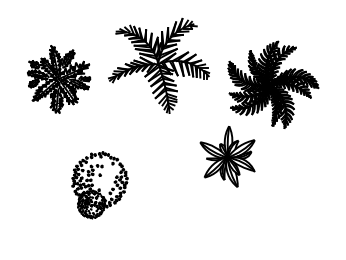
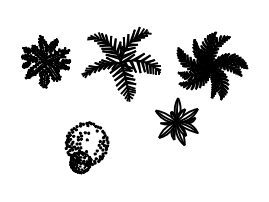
part: (159, 65) -> (121, 64), moved
part: (99, 185) -> (86, 147), moved

